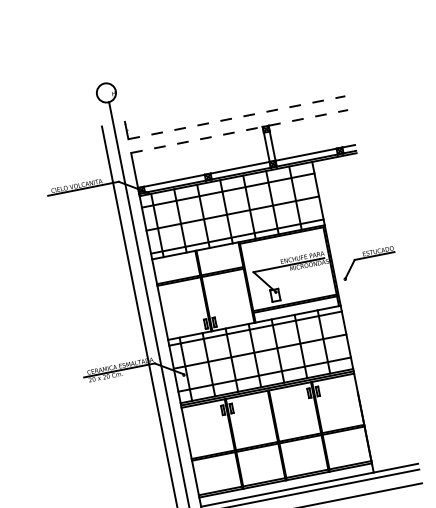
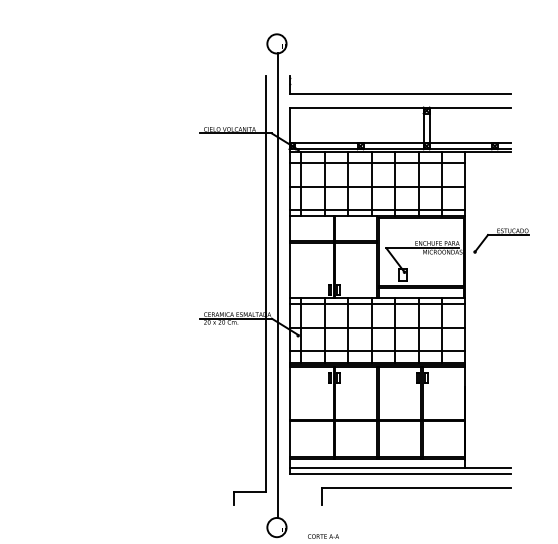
line: (237, 117) -> (400, 93), dashed -> solid
line: (239, 131) -> (400, 107), dashed -> solid
part: (368, 262) -> (501, 240), moved

